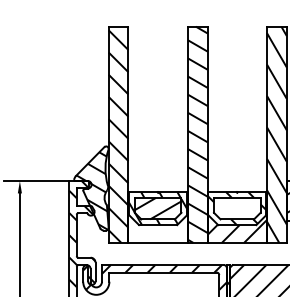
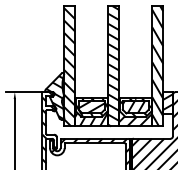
hatch: (233, 208) -> (133, 107), added
hatch: (157, 217) -> (91, 112), added

